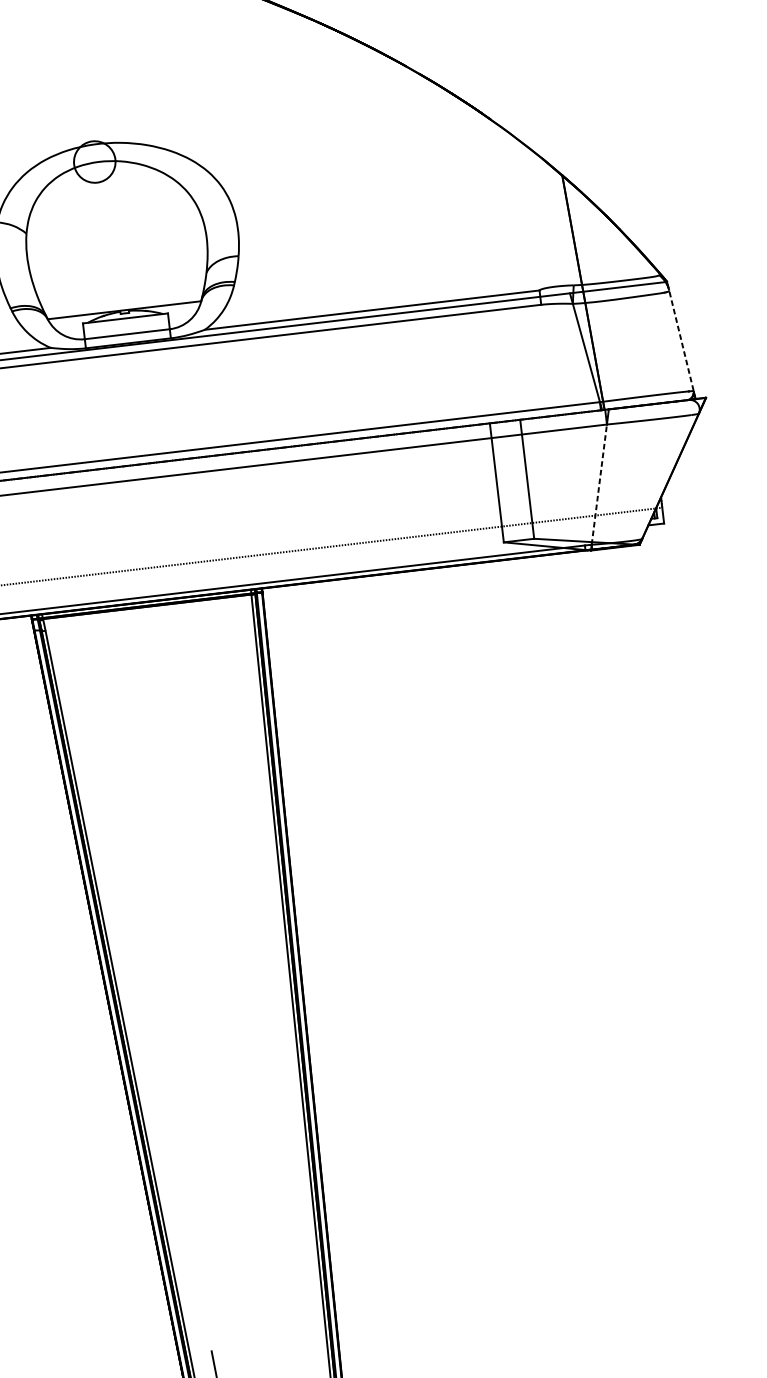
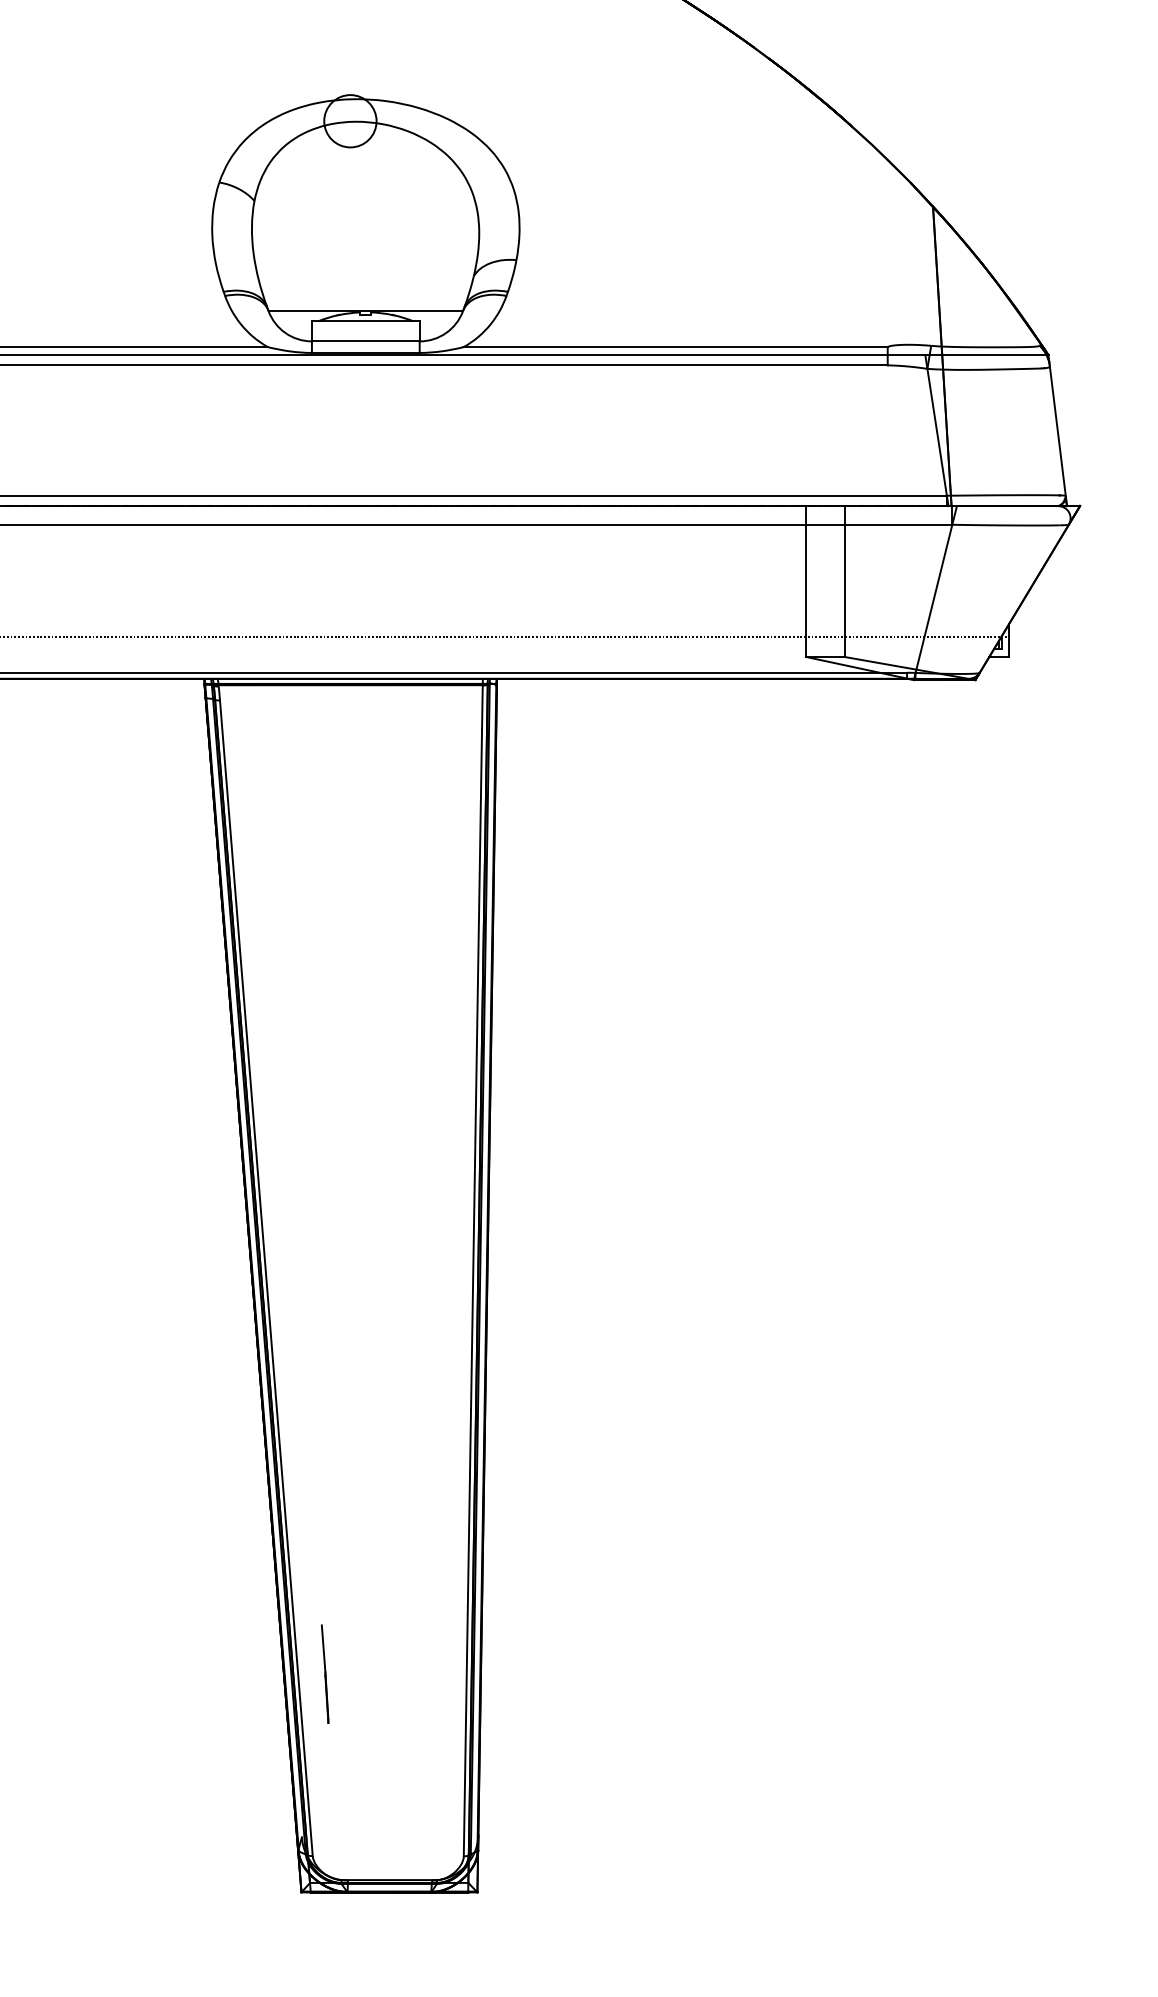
line: (681, 340) -> (1057, 430), dashed -> solid
line: (599, 484) -> (934, 598), dashed -> solid

